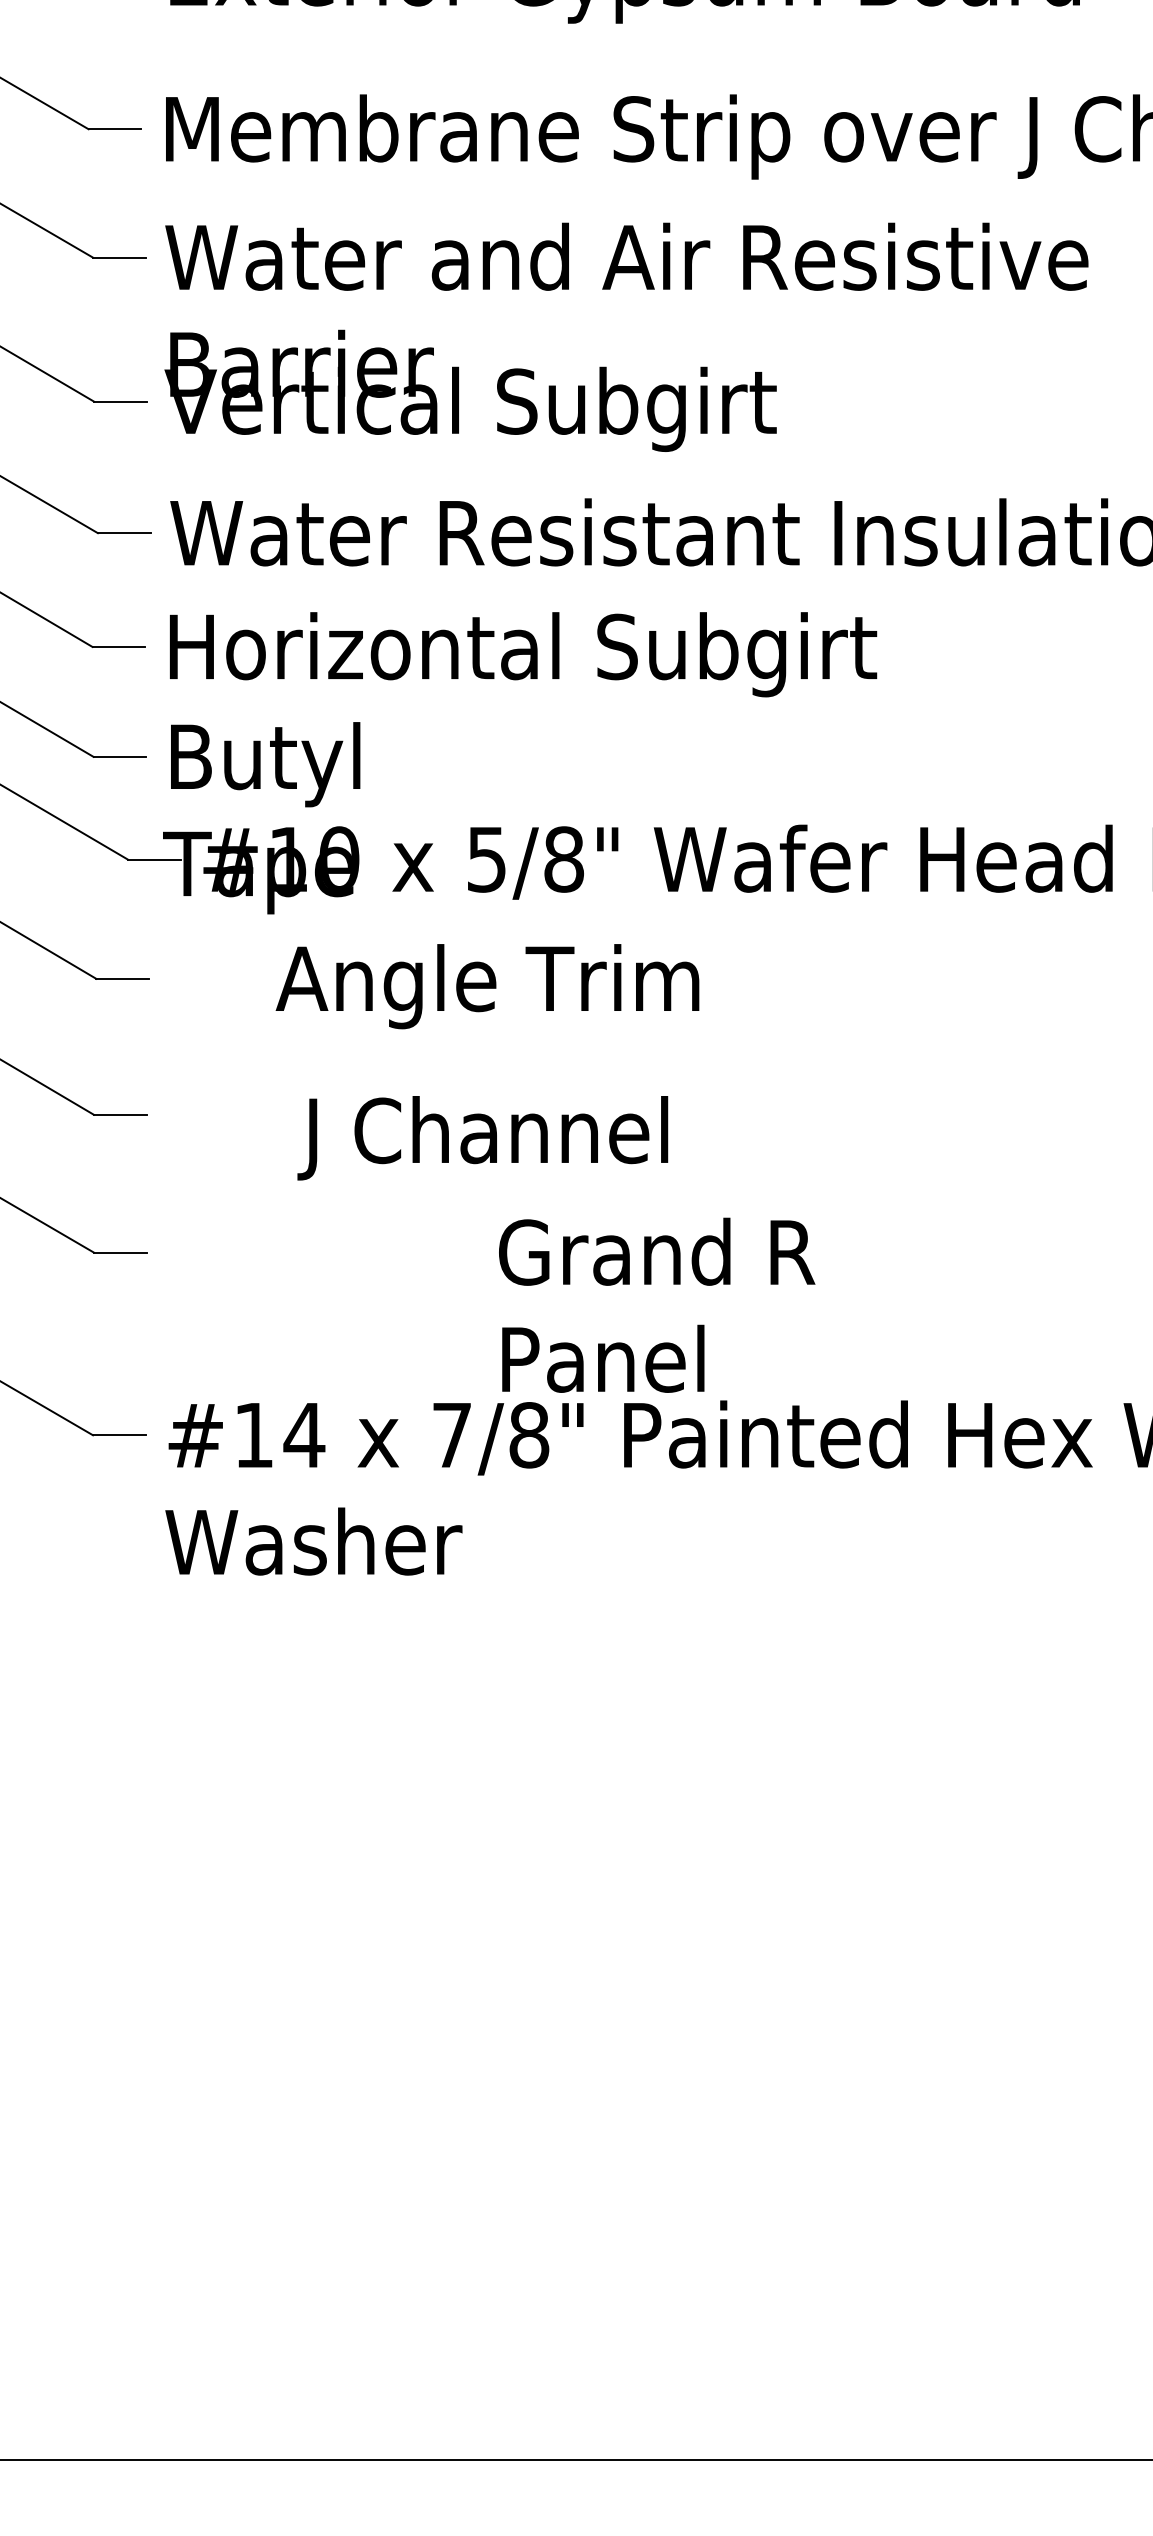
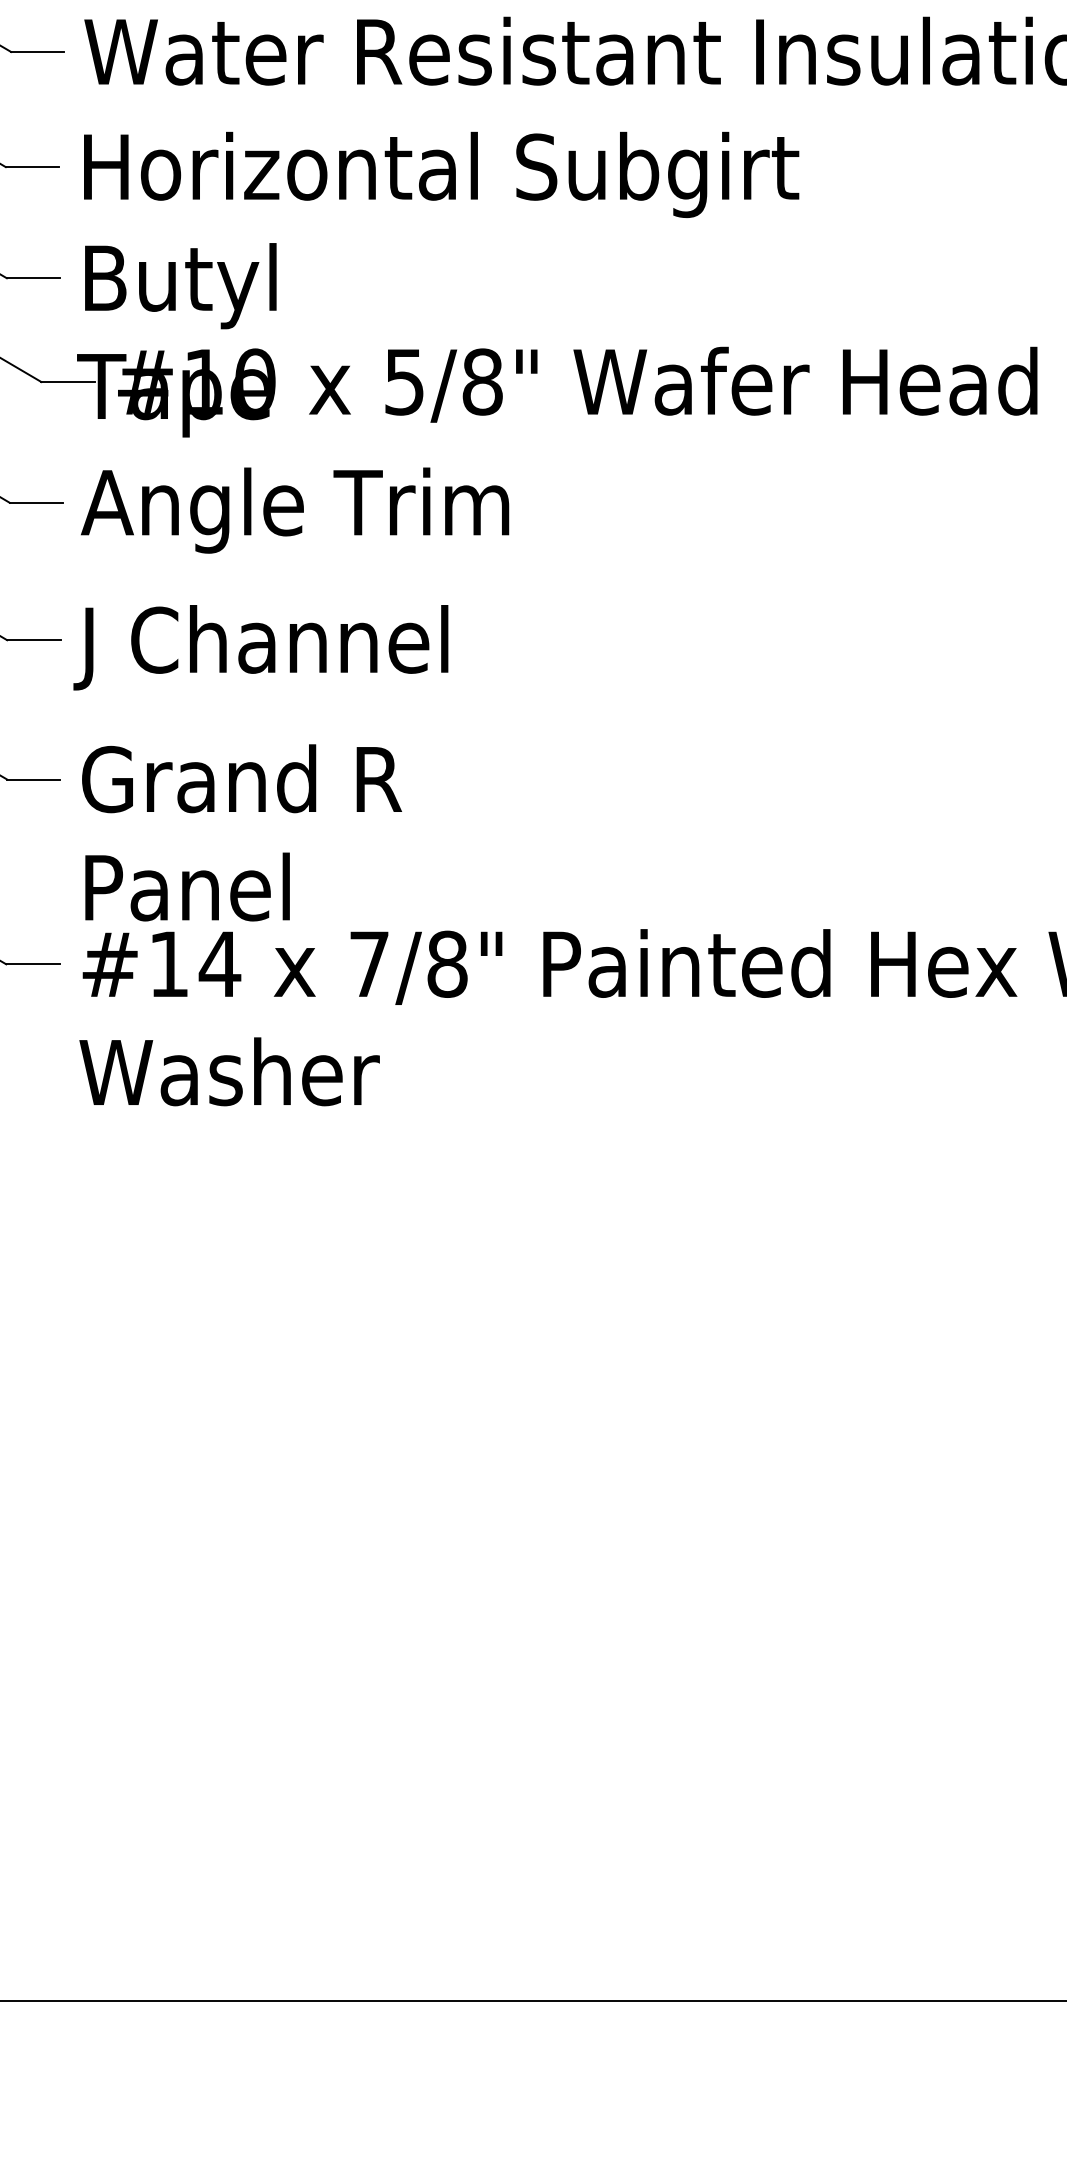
text: (487, 986) -> (294, 510), moved
text: (482, 1138) -> (260, 647), moved
text: (657, 1304) -> (242, 832), moved

